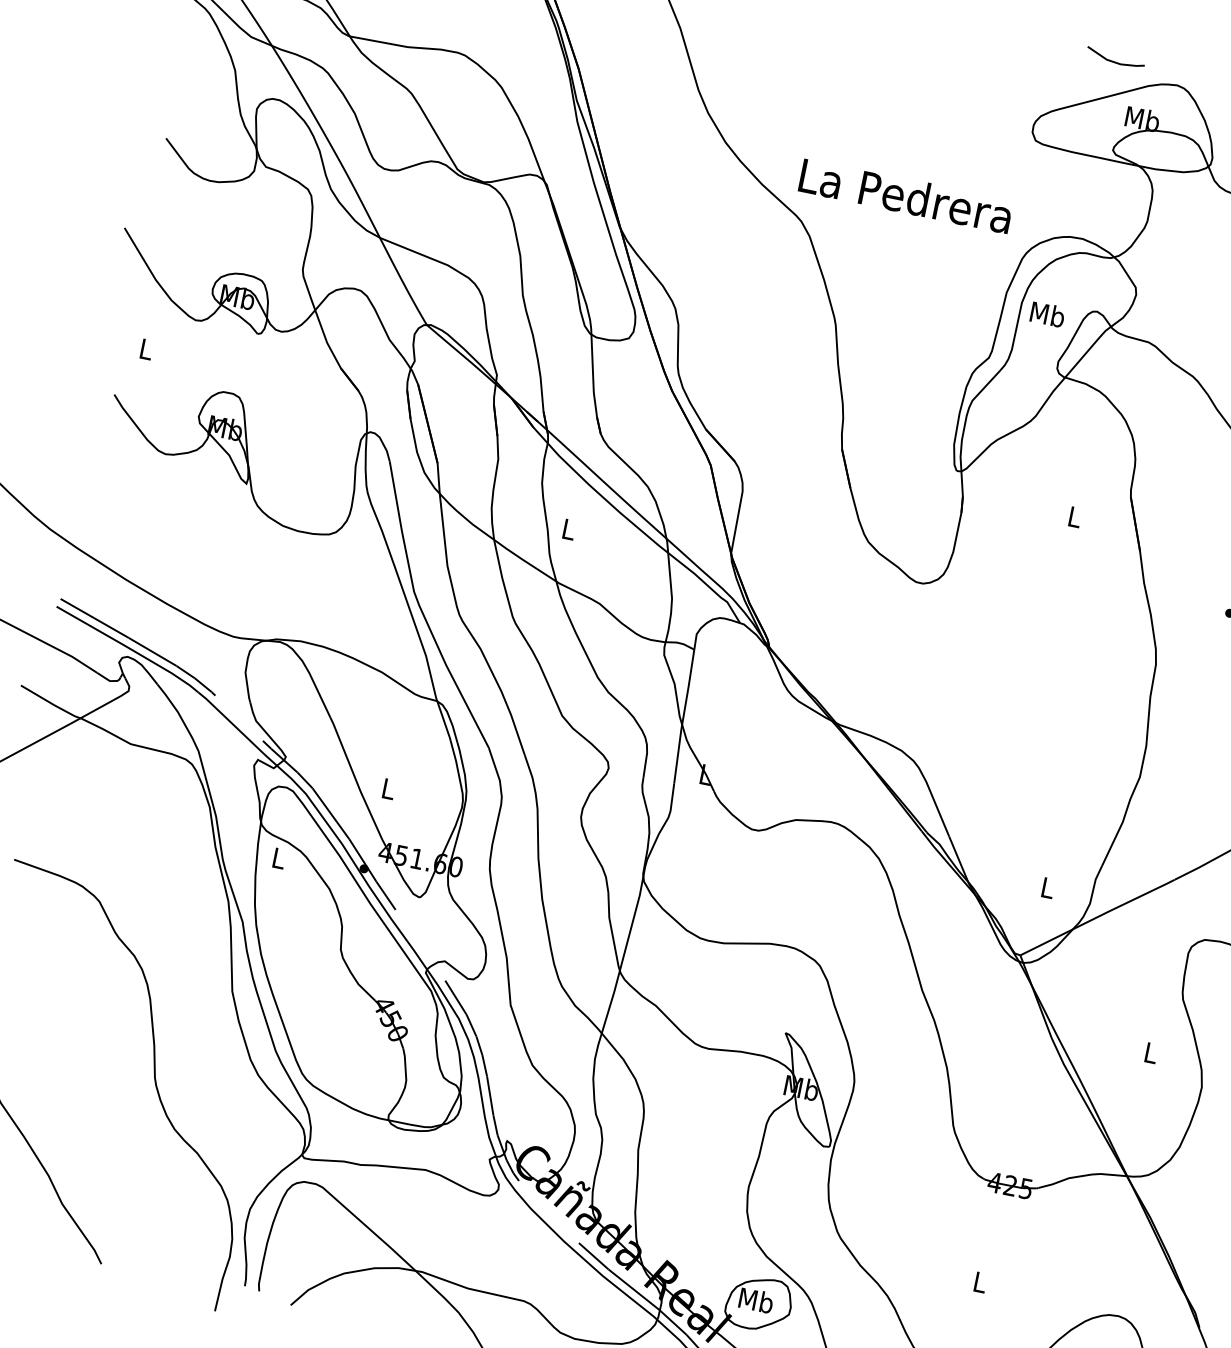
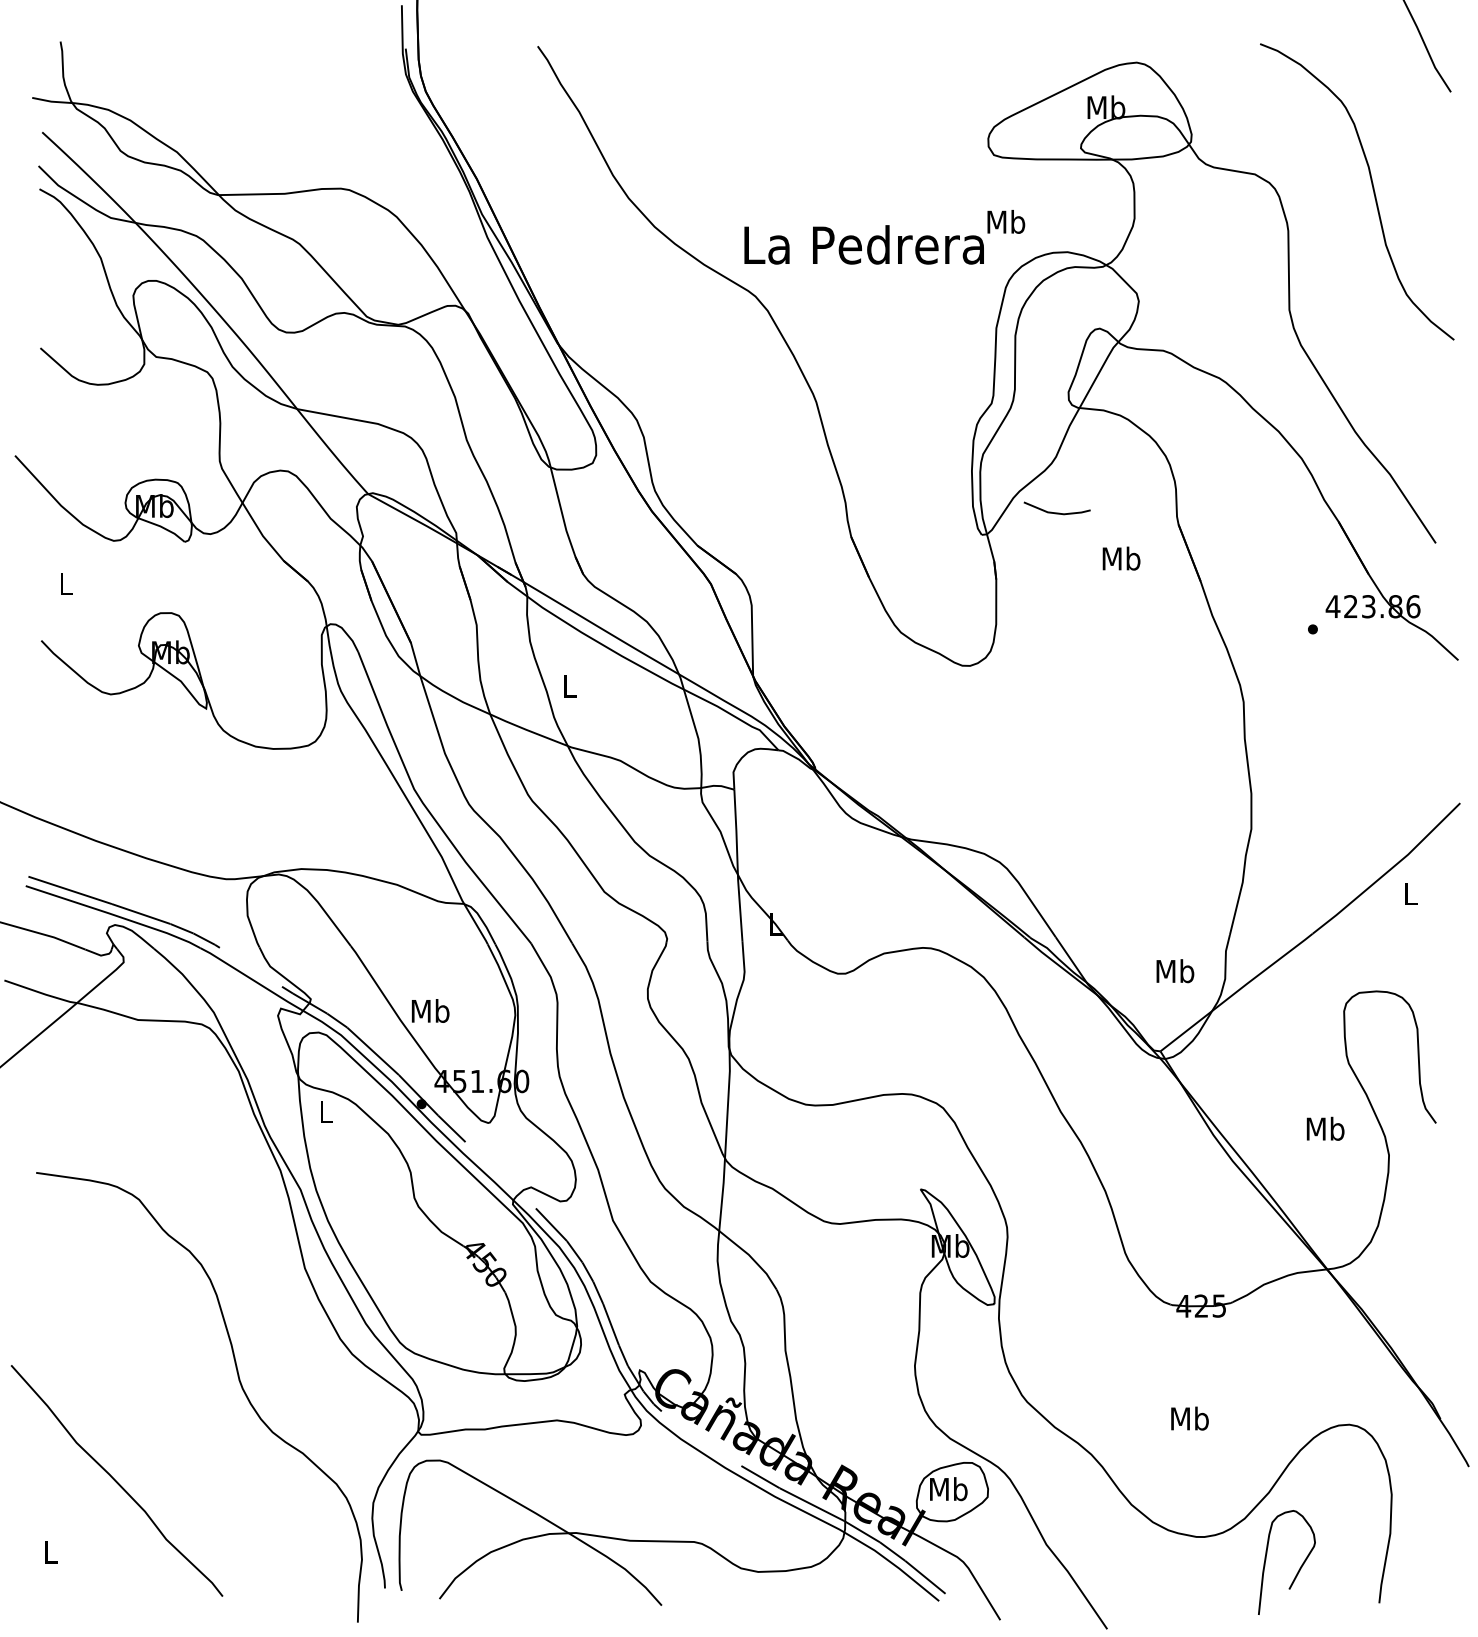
line: (1114, 61) -> (1056, 512), moved
text: (1047, 314) -> (1006, 221), moved
text: (1074, 516) -> (1121, 558), L -> Mb
text: (388, 788) -> (430, 1010), L -> Mb
text: (1047, 888) -> (1175, 971), L -> Mb
text: (1151, 1052) -> (1325, 1128), L -> Mb
text: (979, 1282) -> (1189, 1418), L -> Mb

